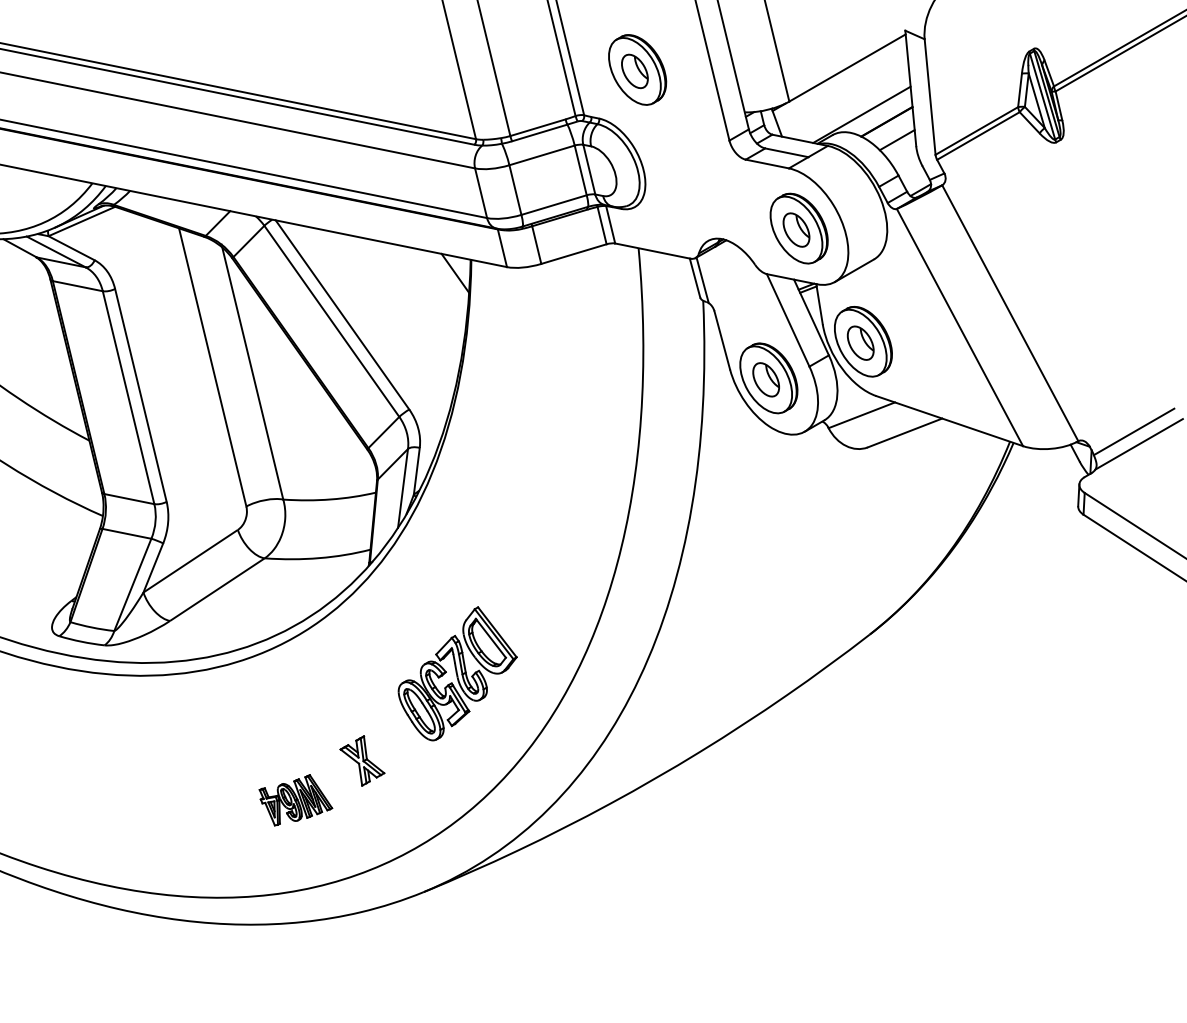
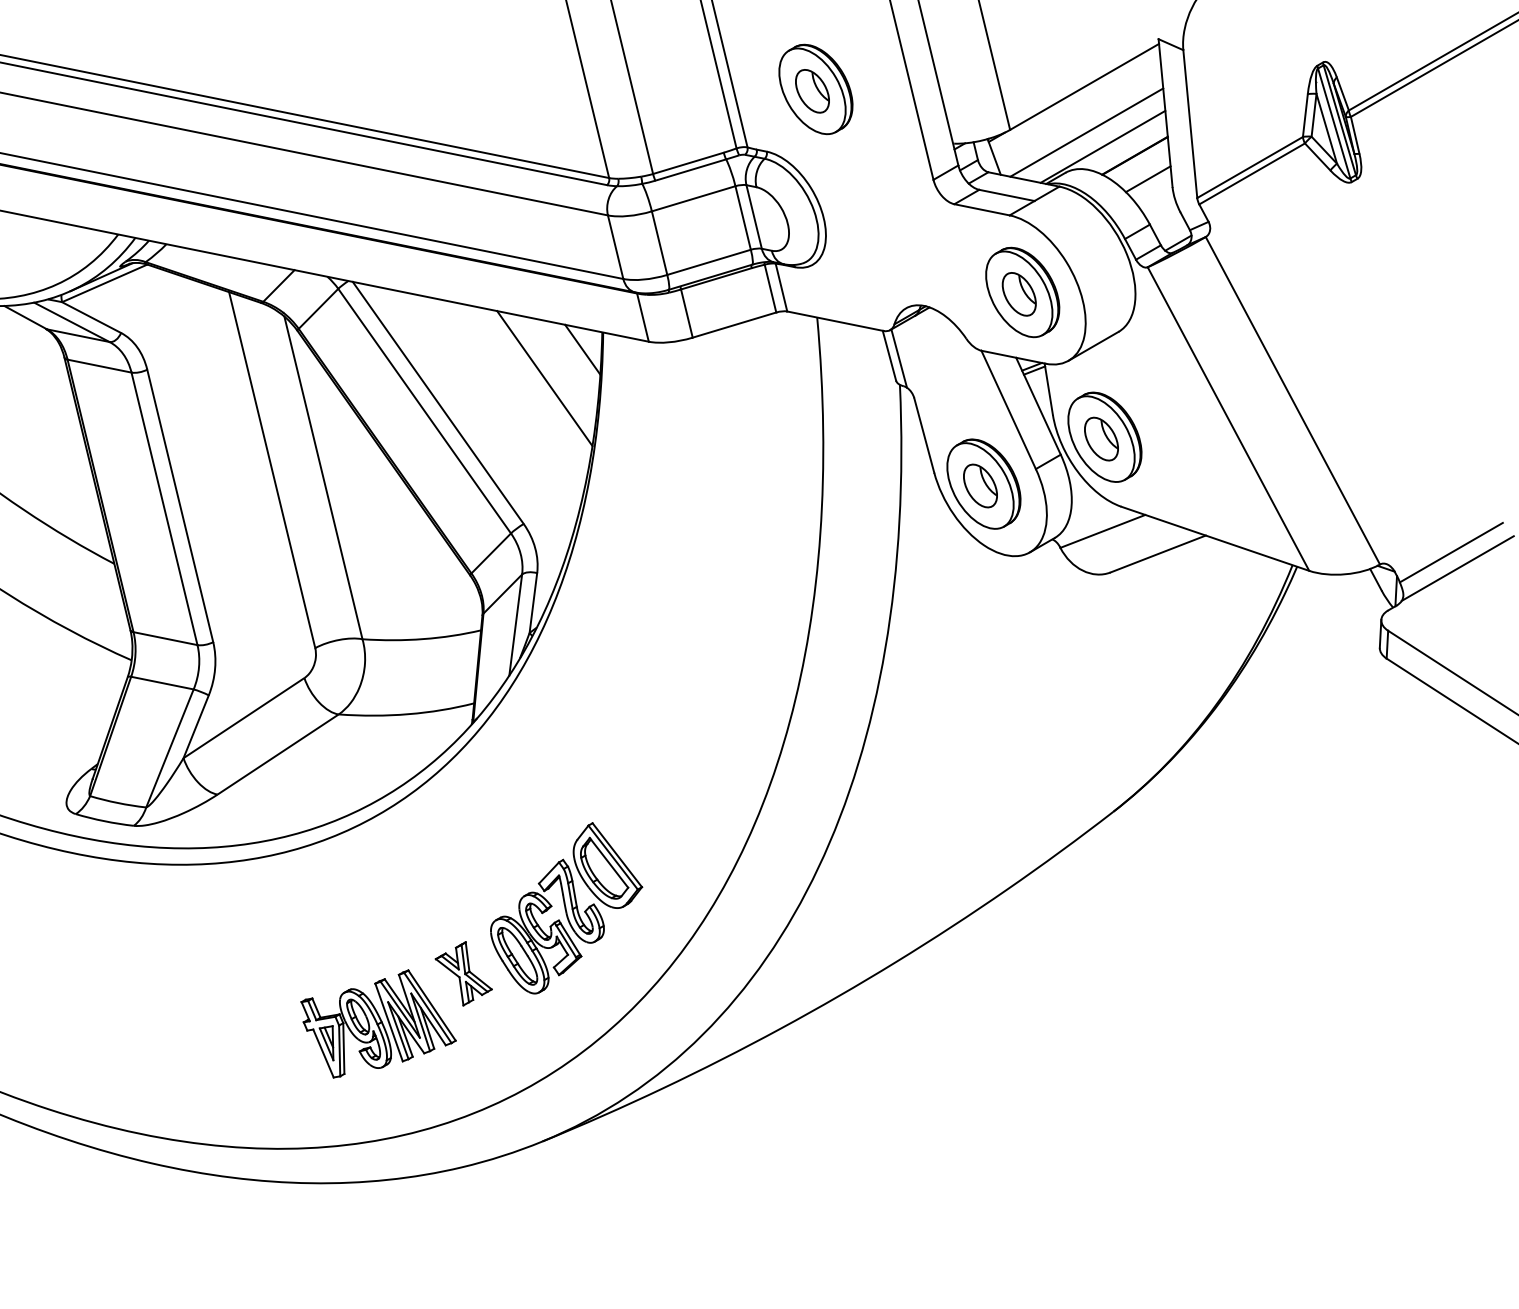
line: (848, 103) -> (1085, 132), added
line: (425, 295) -> (544, 378), added
part: (457, 673) -> (566, 907), moved
part: (295, 800) -> (378, 1024), size x1.67

